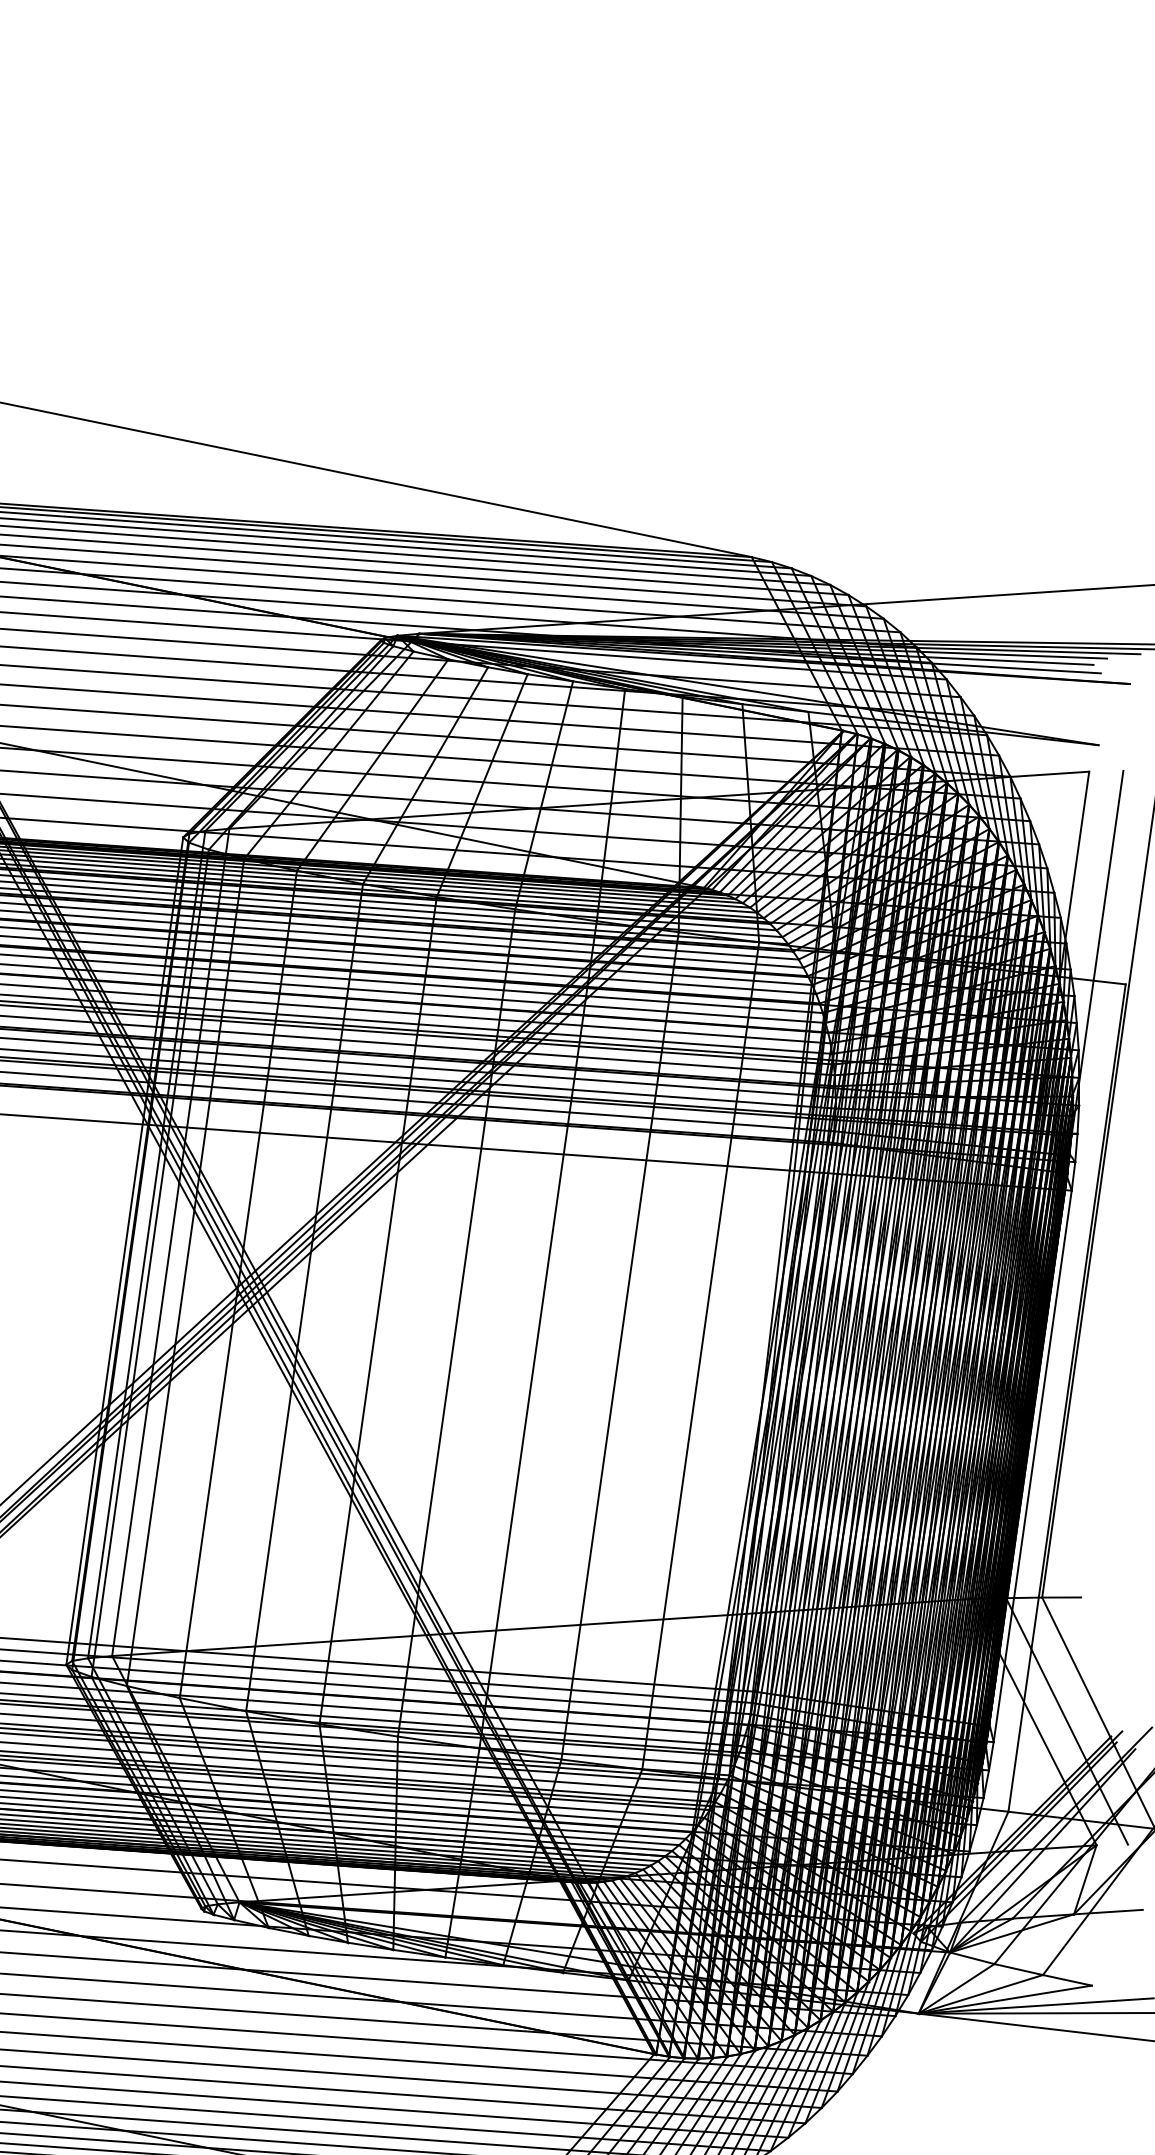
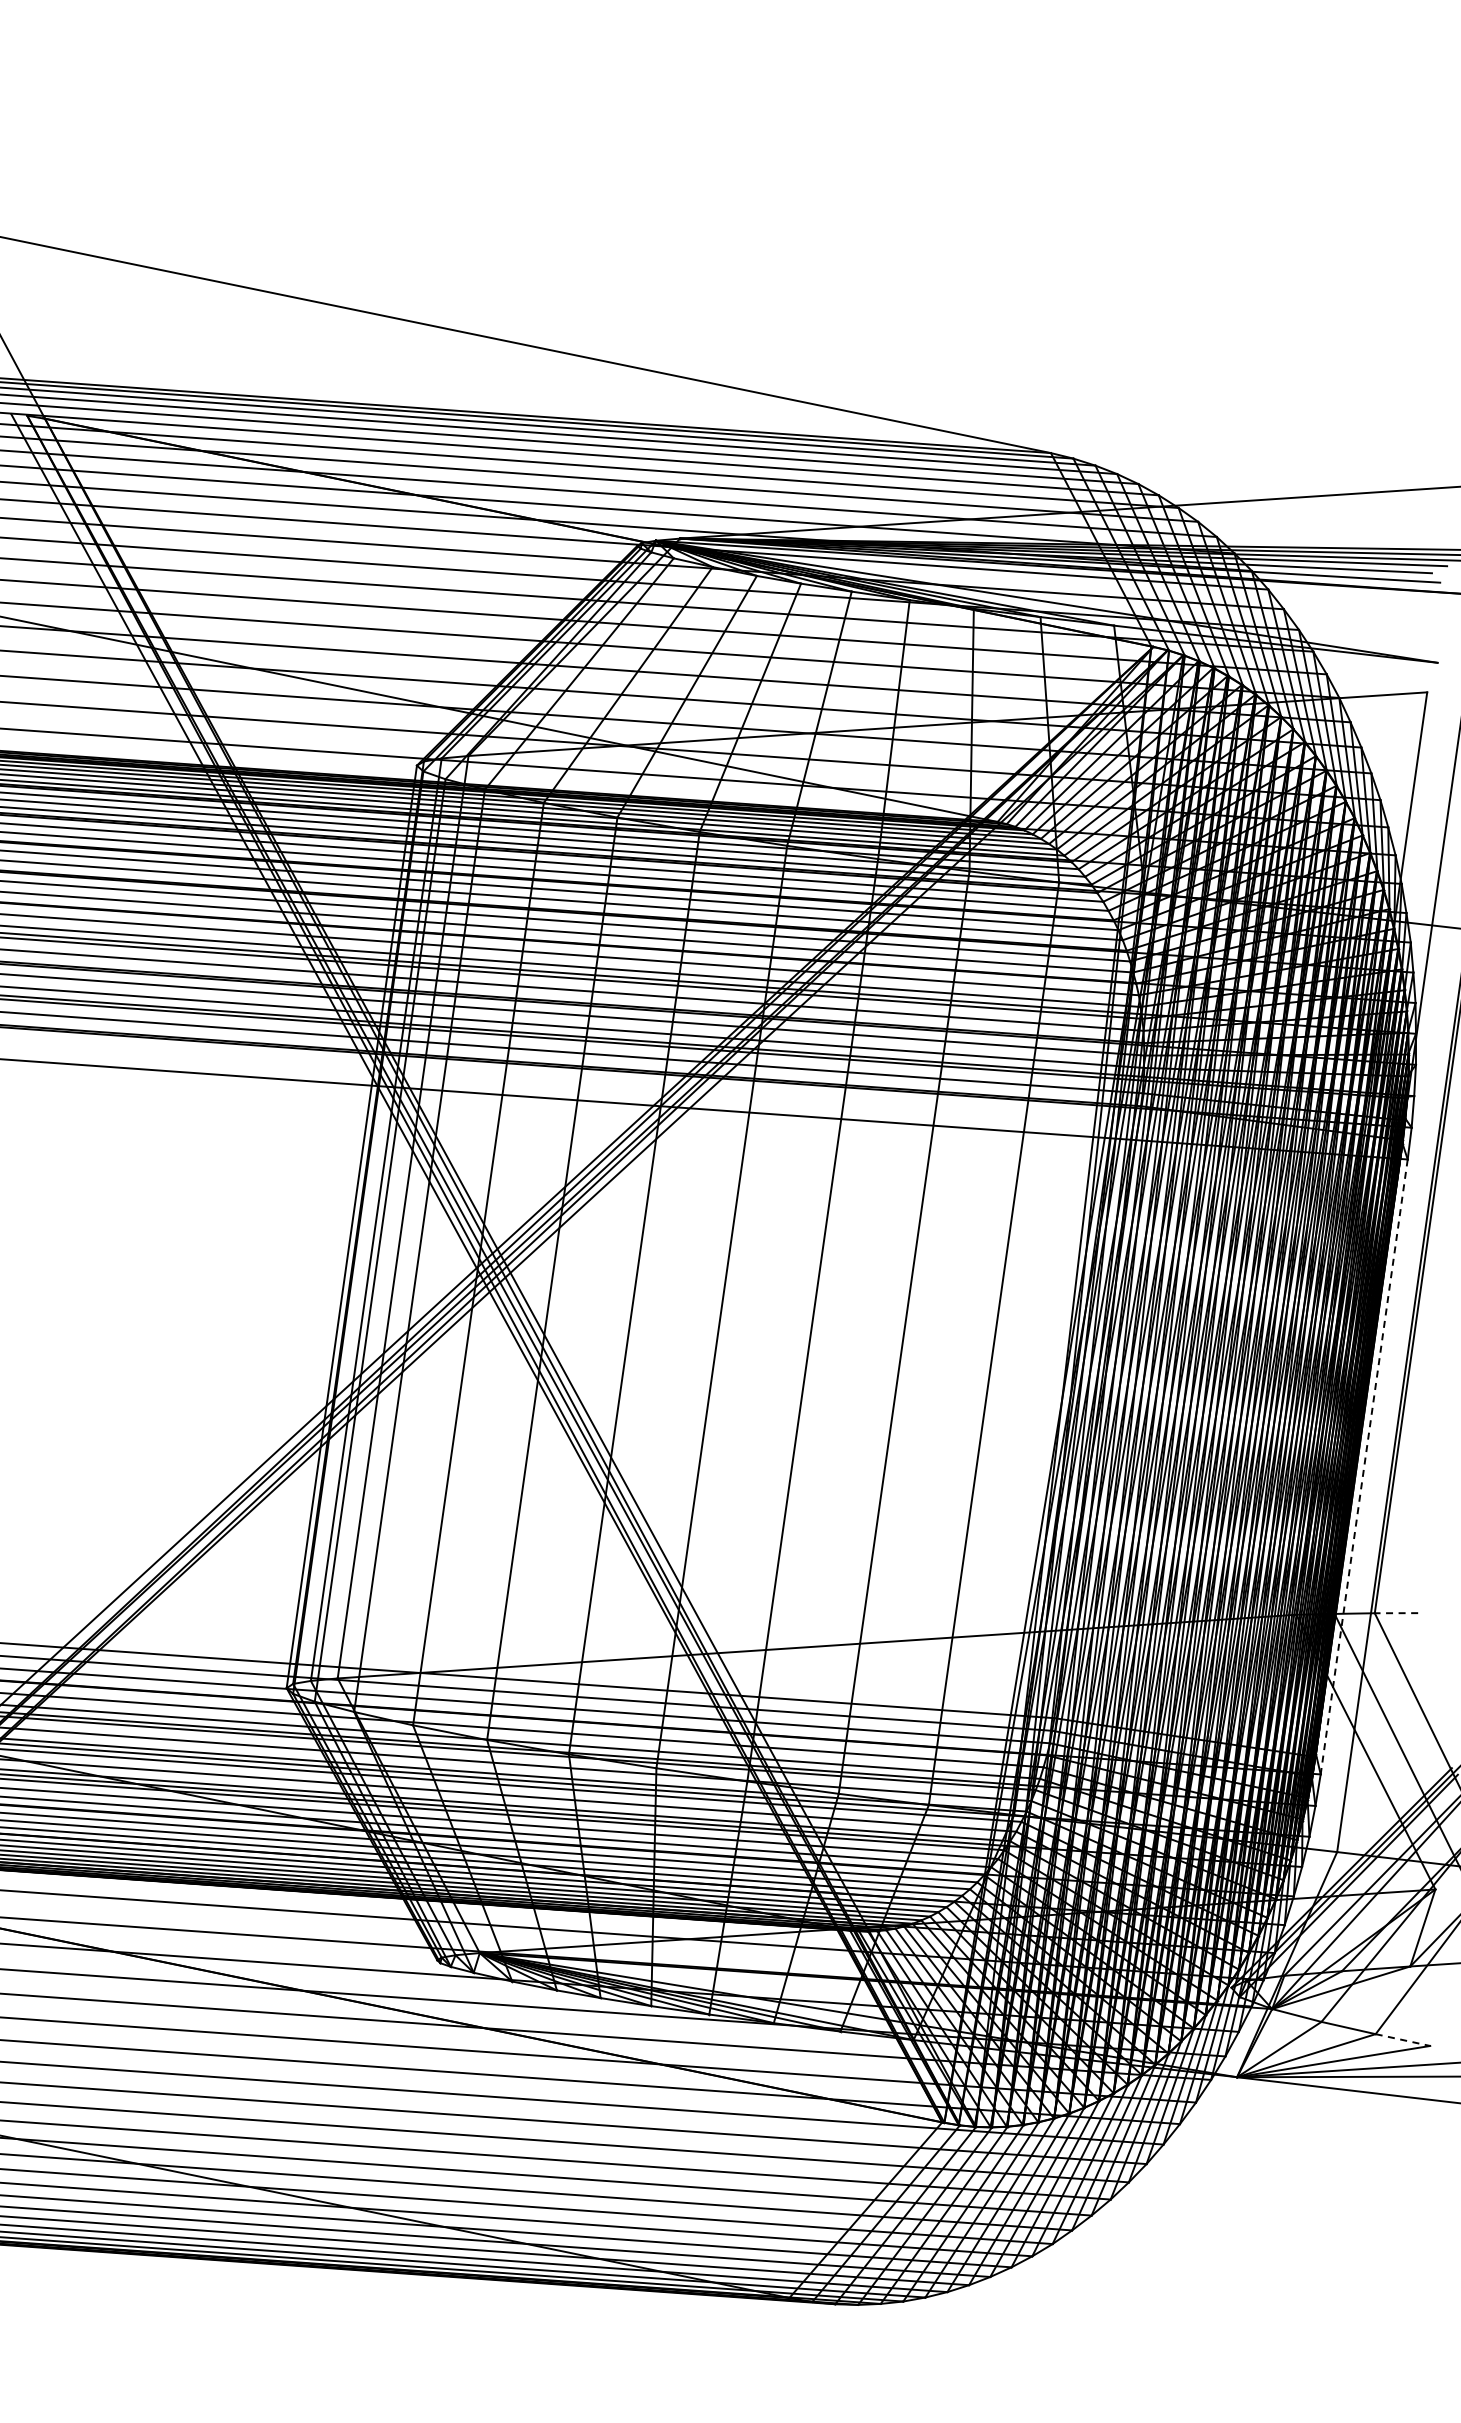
line: (1032, 1465) -> (1364, 1466), solid -> dashed
line: (1061, 1597) -> (1396, 1613), solid -> dashed
line: (1067, 1980) -> (1402, 2040), solid -> dashed

